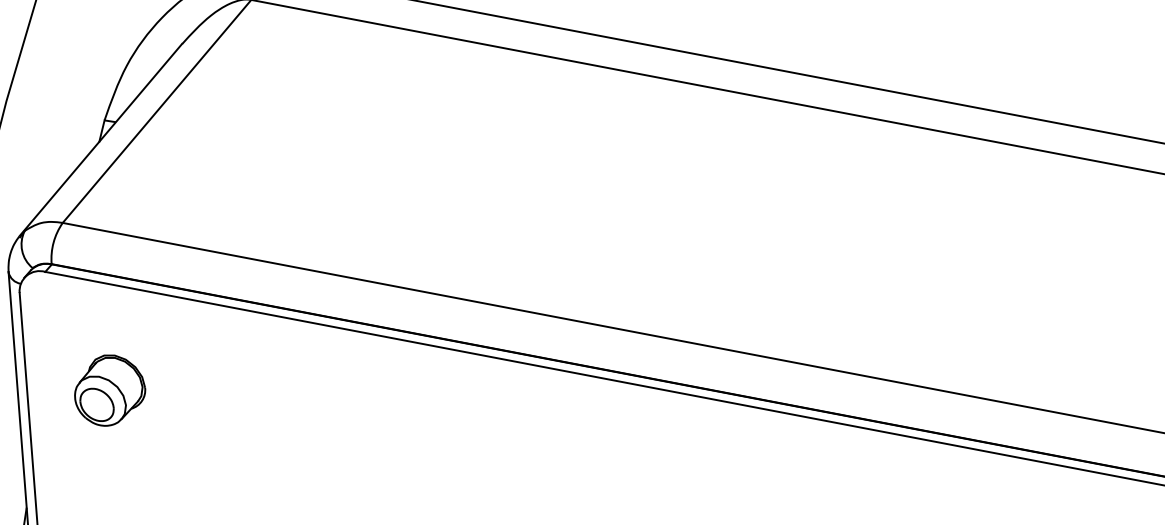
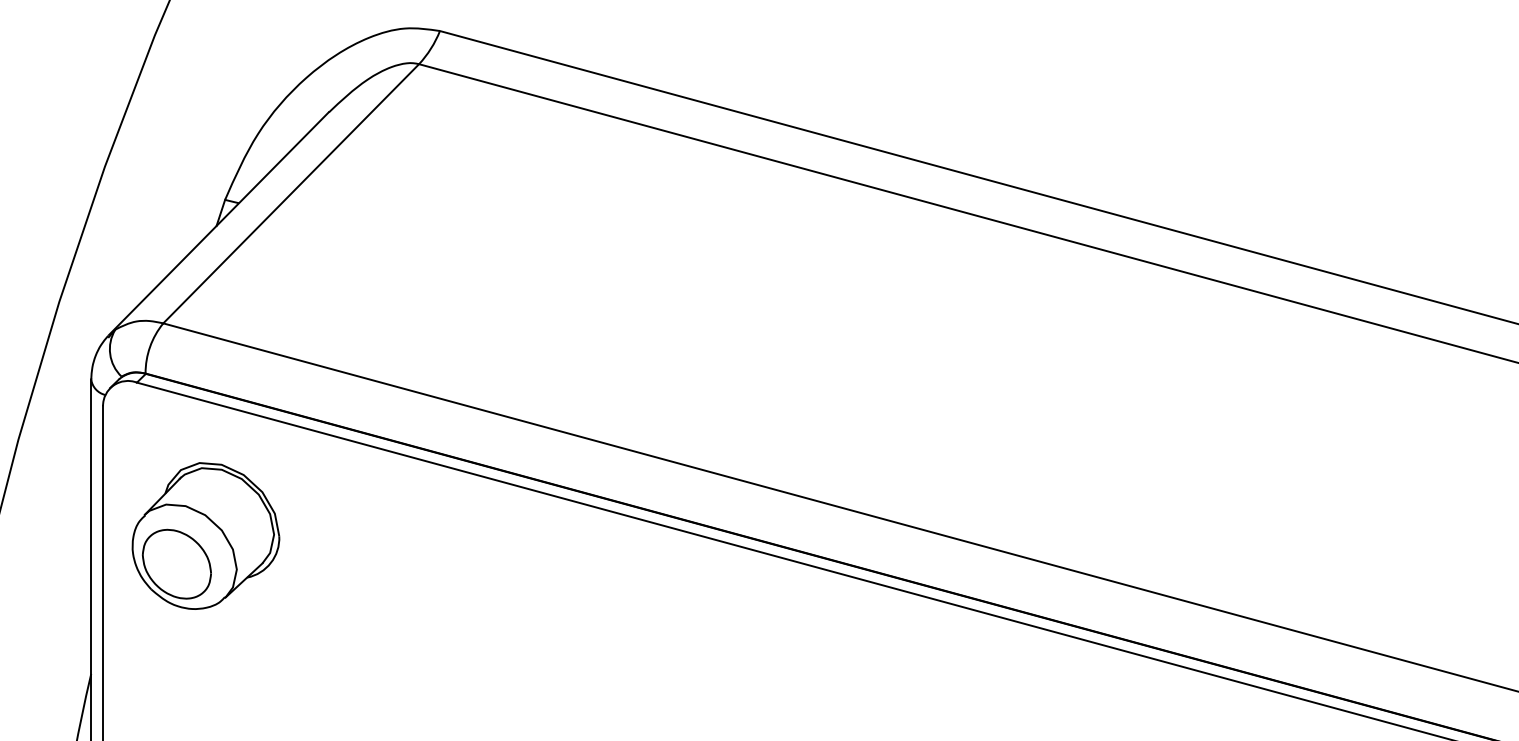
part: (109, 389) -> (205, 535), size x1.67

